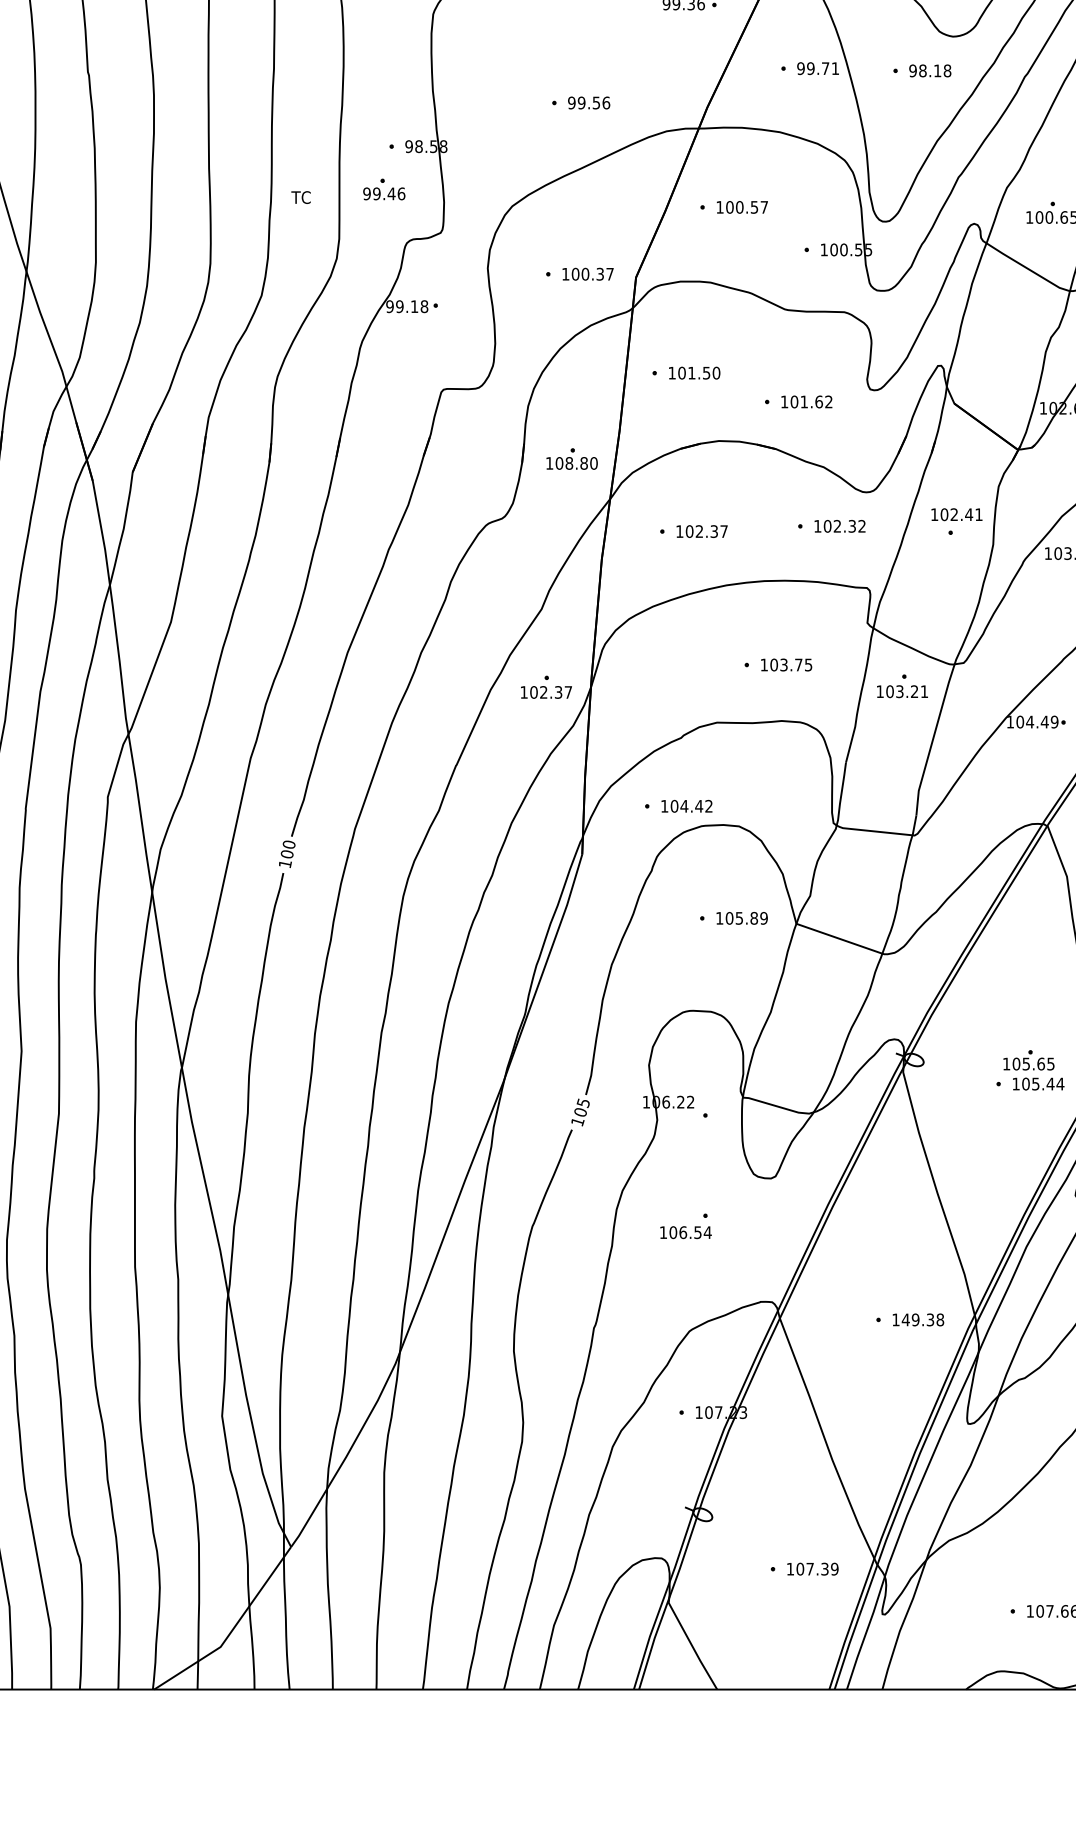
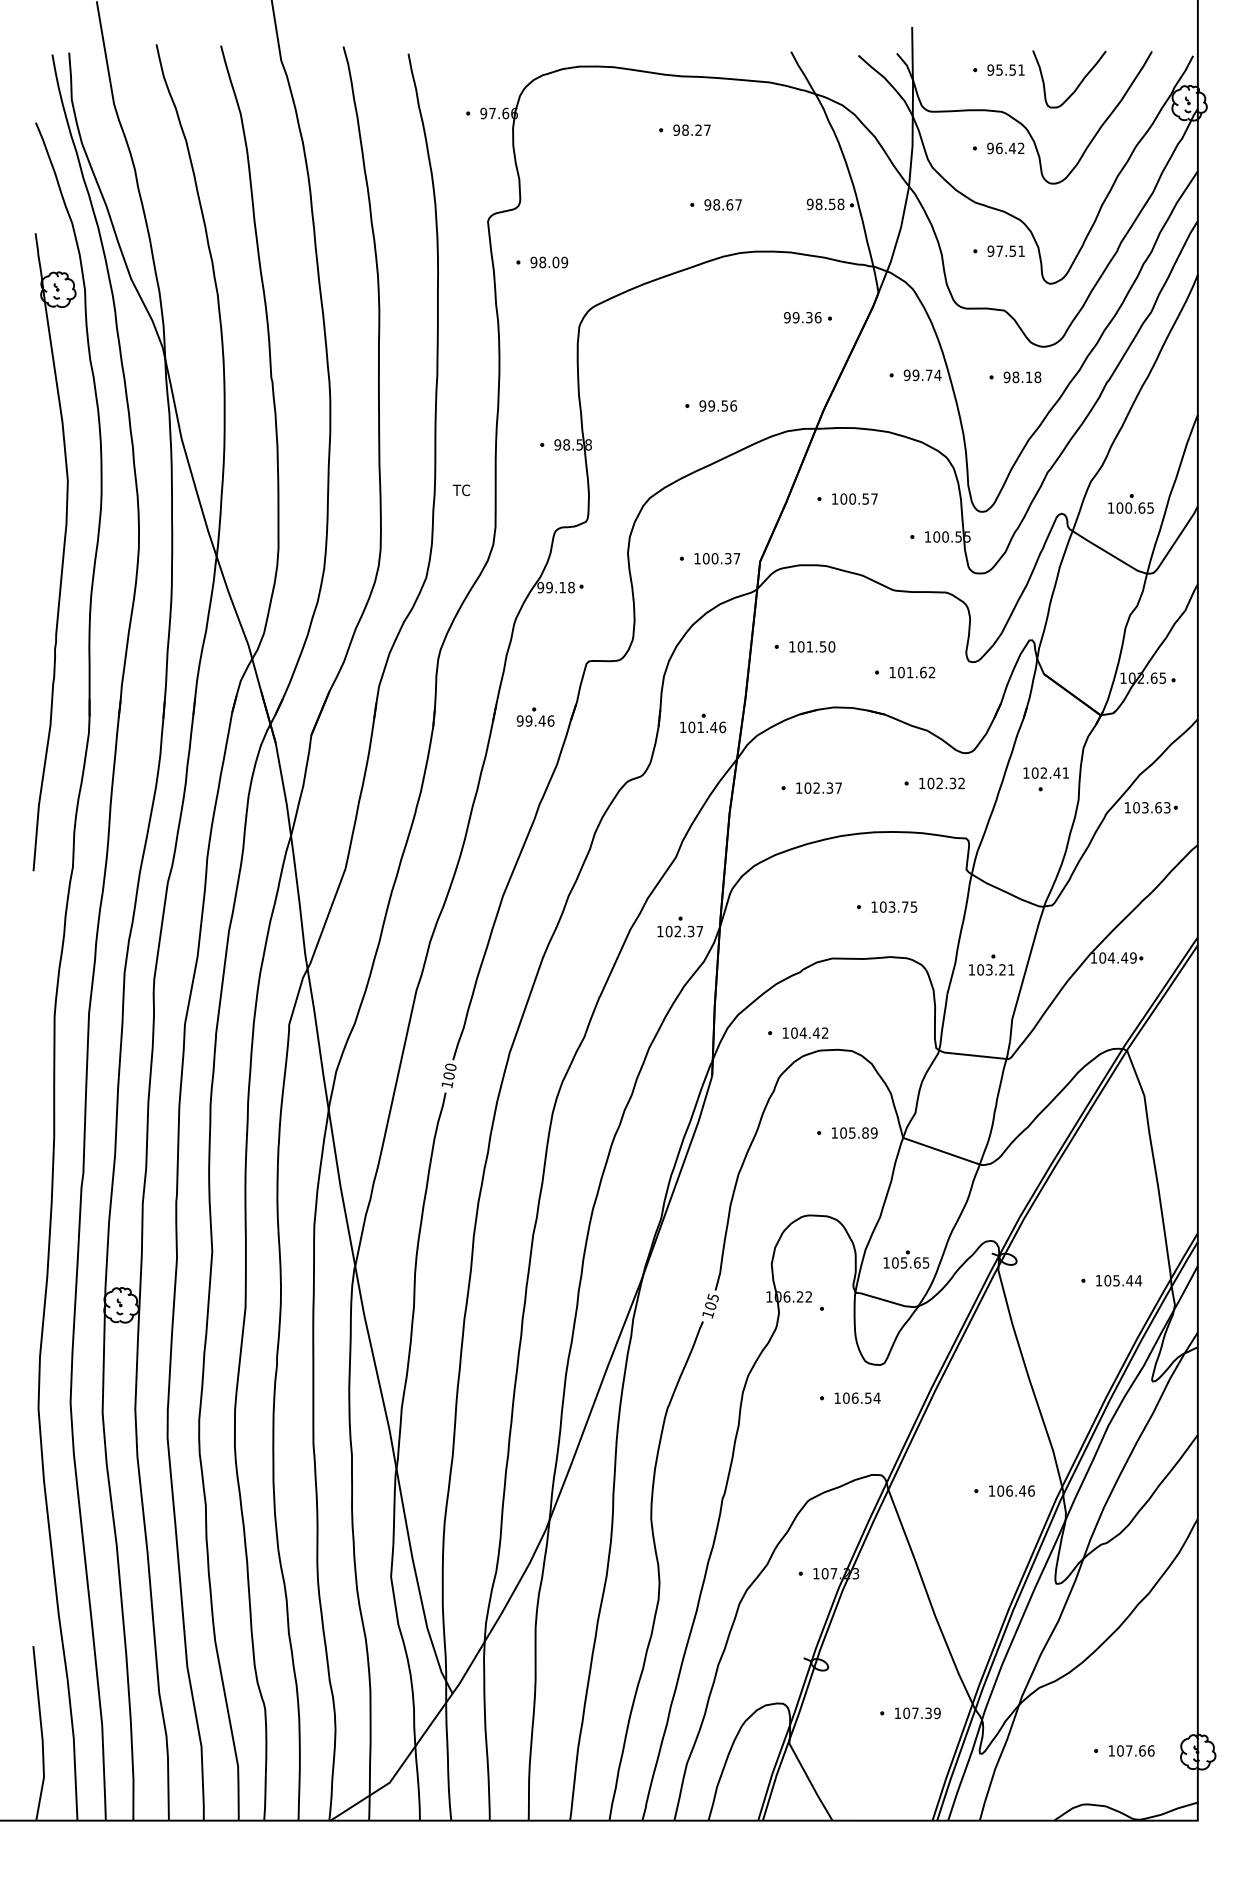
text: (834, 67) -> (937, 374), 99.71 -> 99.74
part: (384, 188) -> (535, 716), moved
text: (581, 463) -> (711, 727), 108.80 -> 101.46
part: (902, 685) -> (991, 964), moved
part: (1028, 1060) -> (906, 1259), moved
text: (685, 1231) -> (857, 1397), moved
text: (922, 1319) -> (1015, 1490), 149.38 -> 106.46

